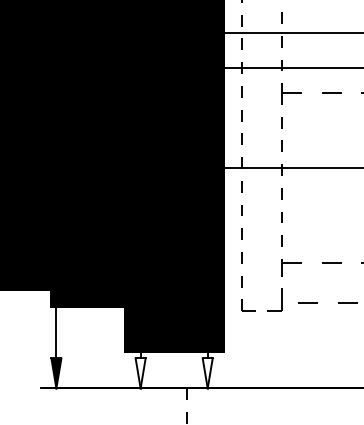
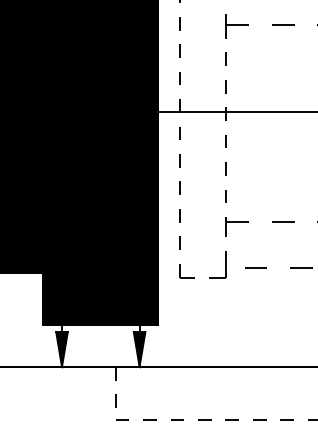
fill: (140, 373) -> (61, 349), added
fill: (207, 373) -> (139, 349), added

